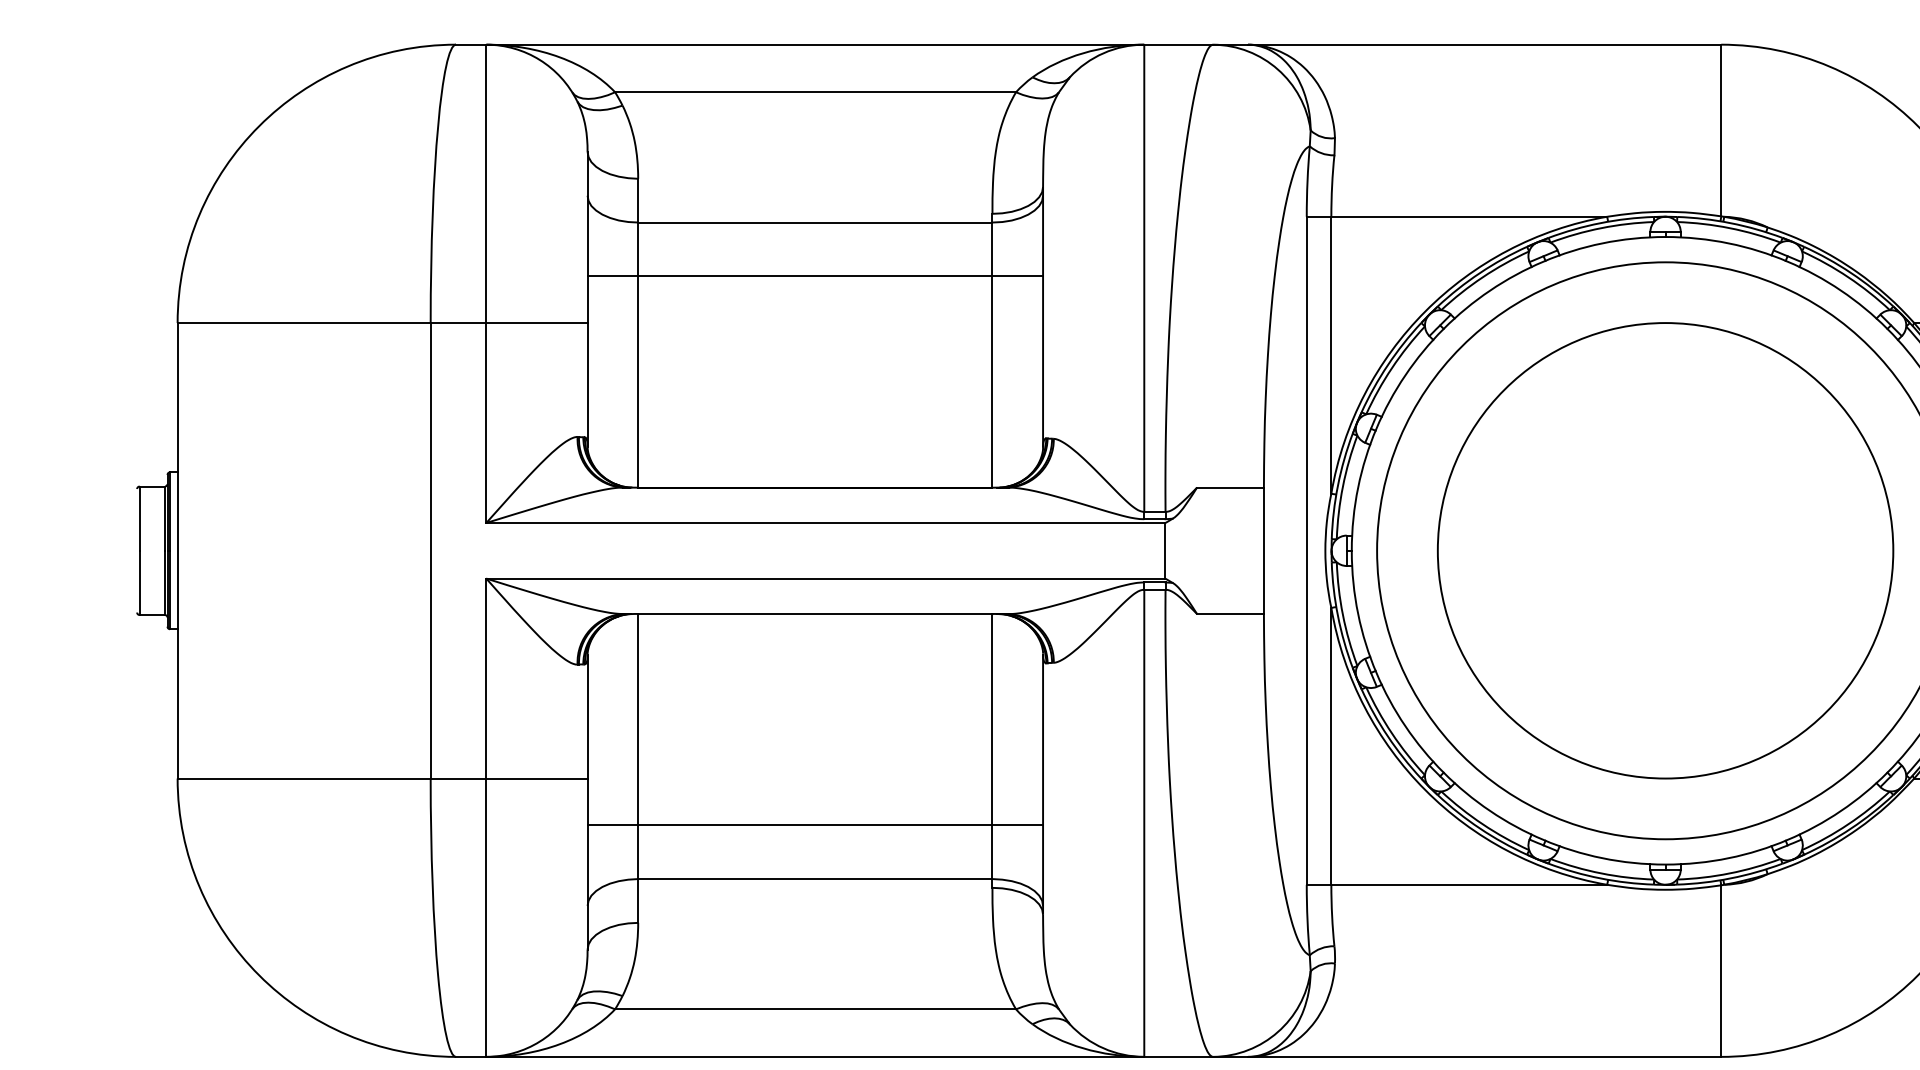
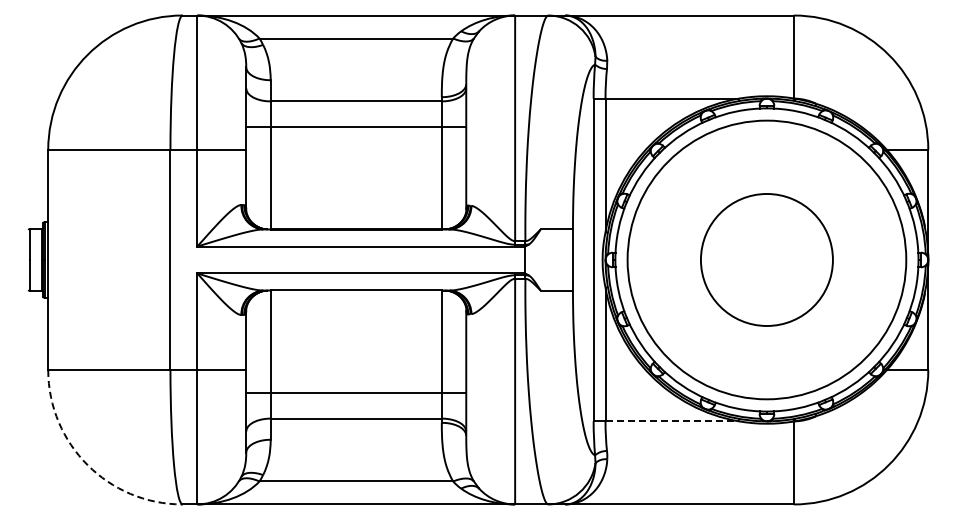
circle: (1664, 549) -> (766, 259), size x0.6
line: (1470, 885) -> (672, 421), solid -> dashed
arc: (258, 976) -> (87, 465), solid -> dashed

